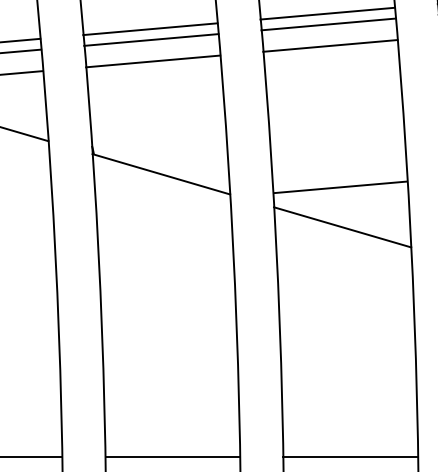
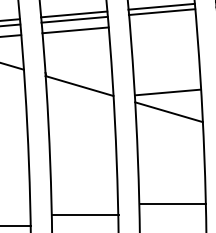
line: (329, 45) -> (162, 22), removed
line: (171, 456) -> (84, 214), moved
line: (349, 456) -> (172, 203), moved

